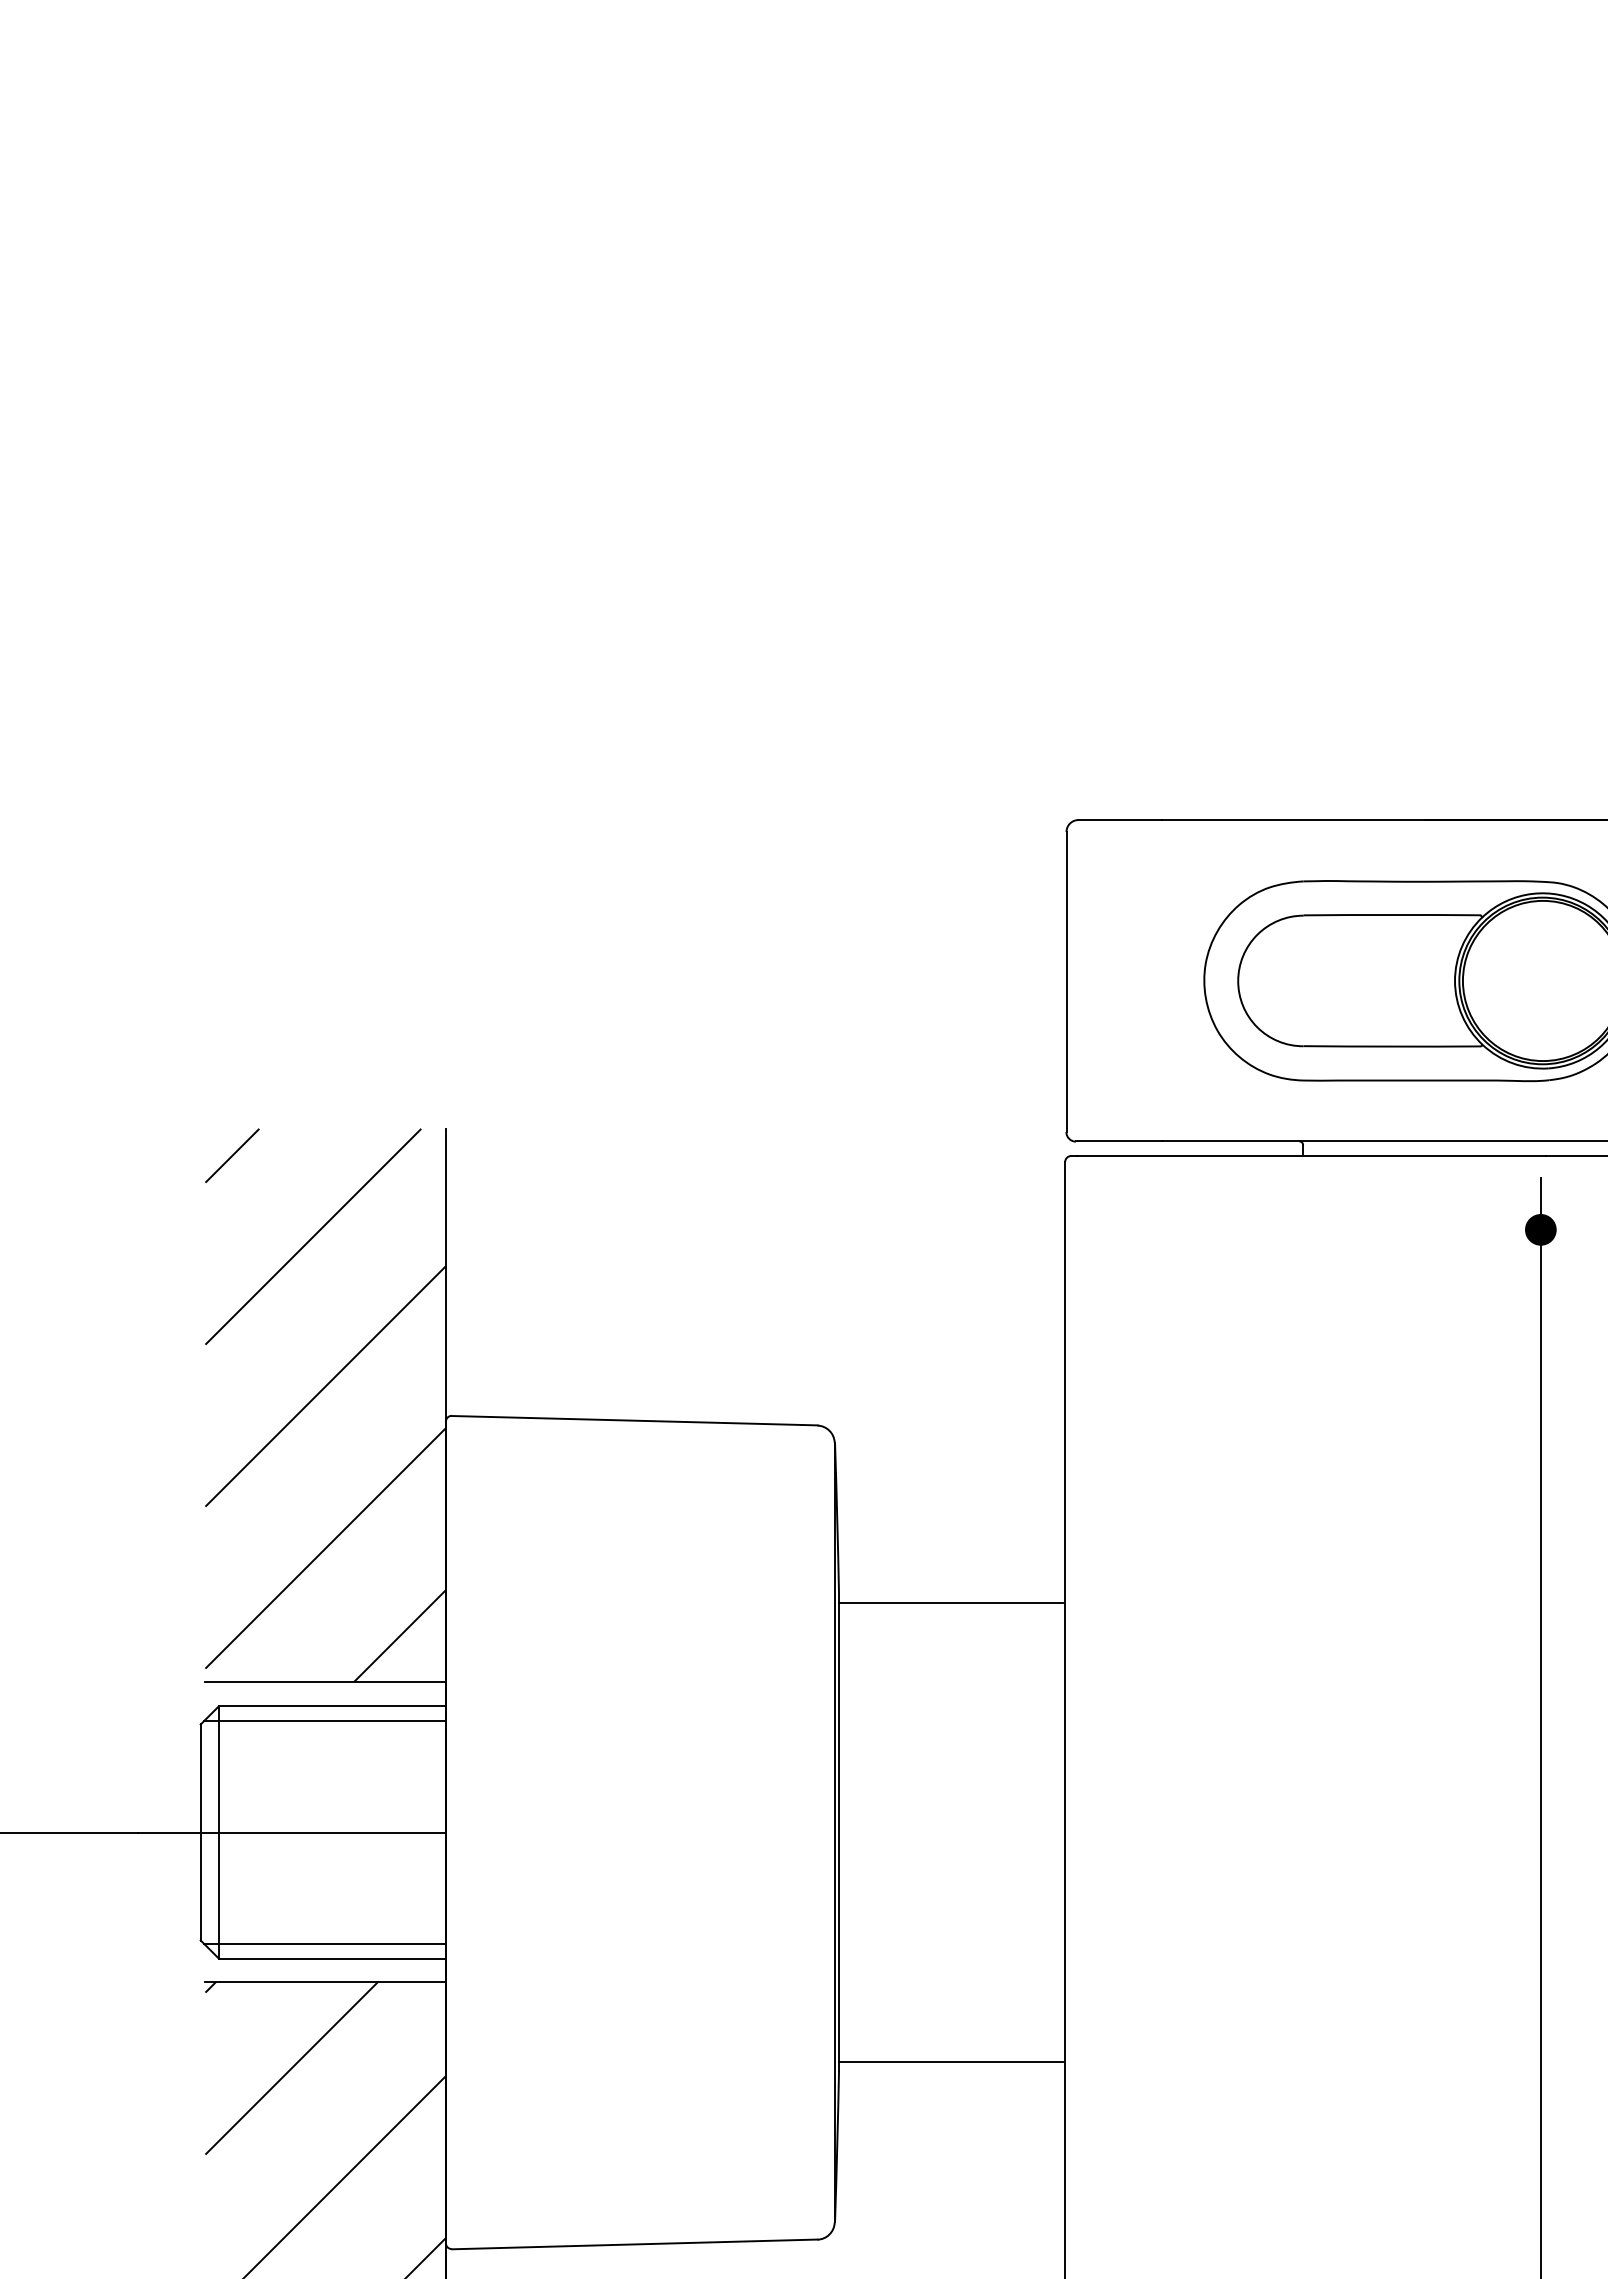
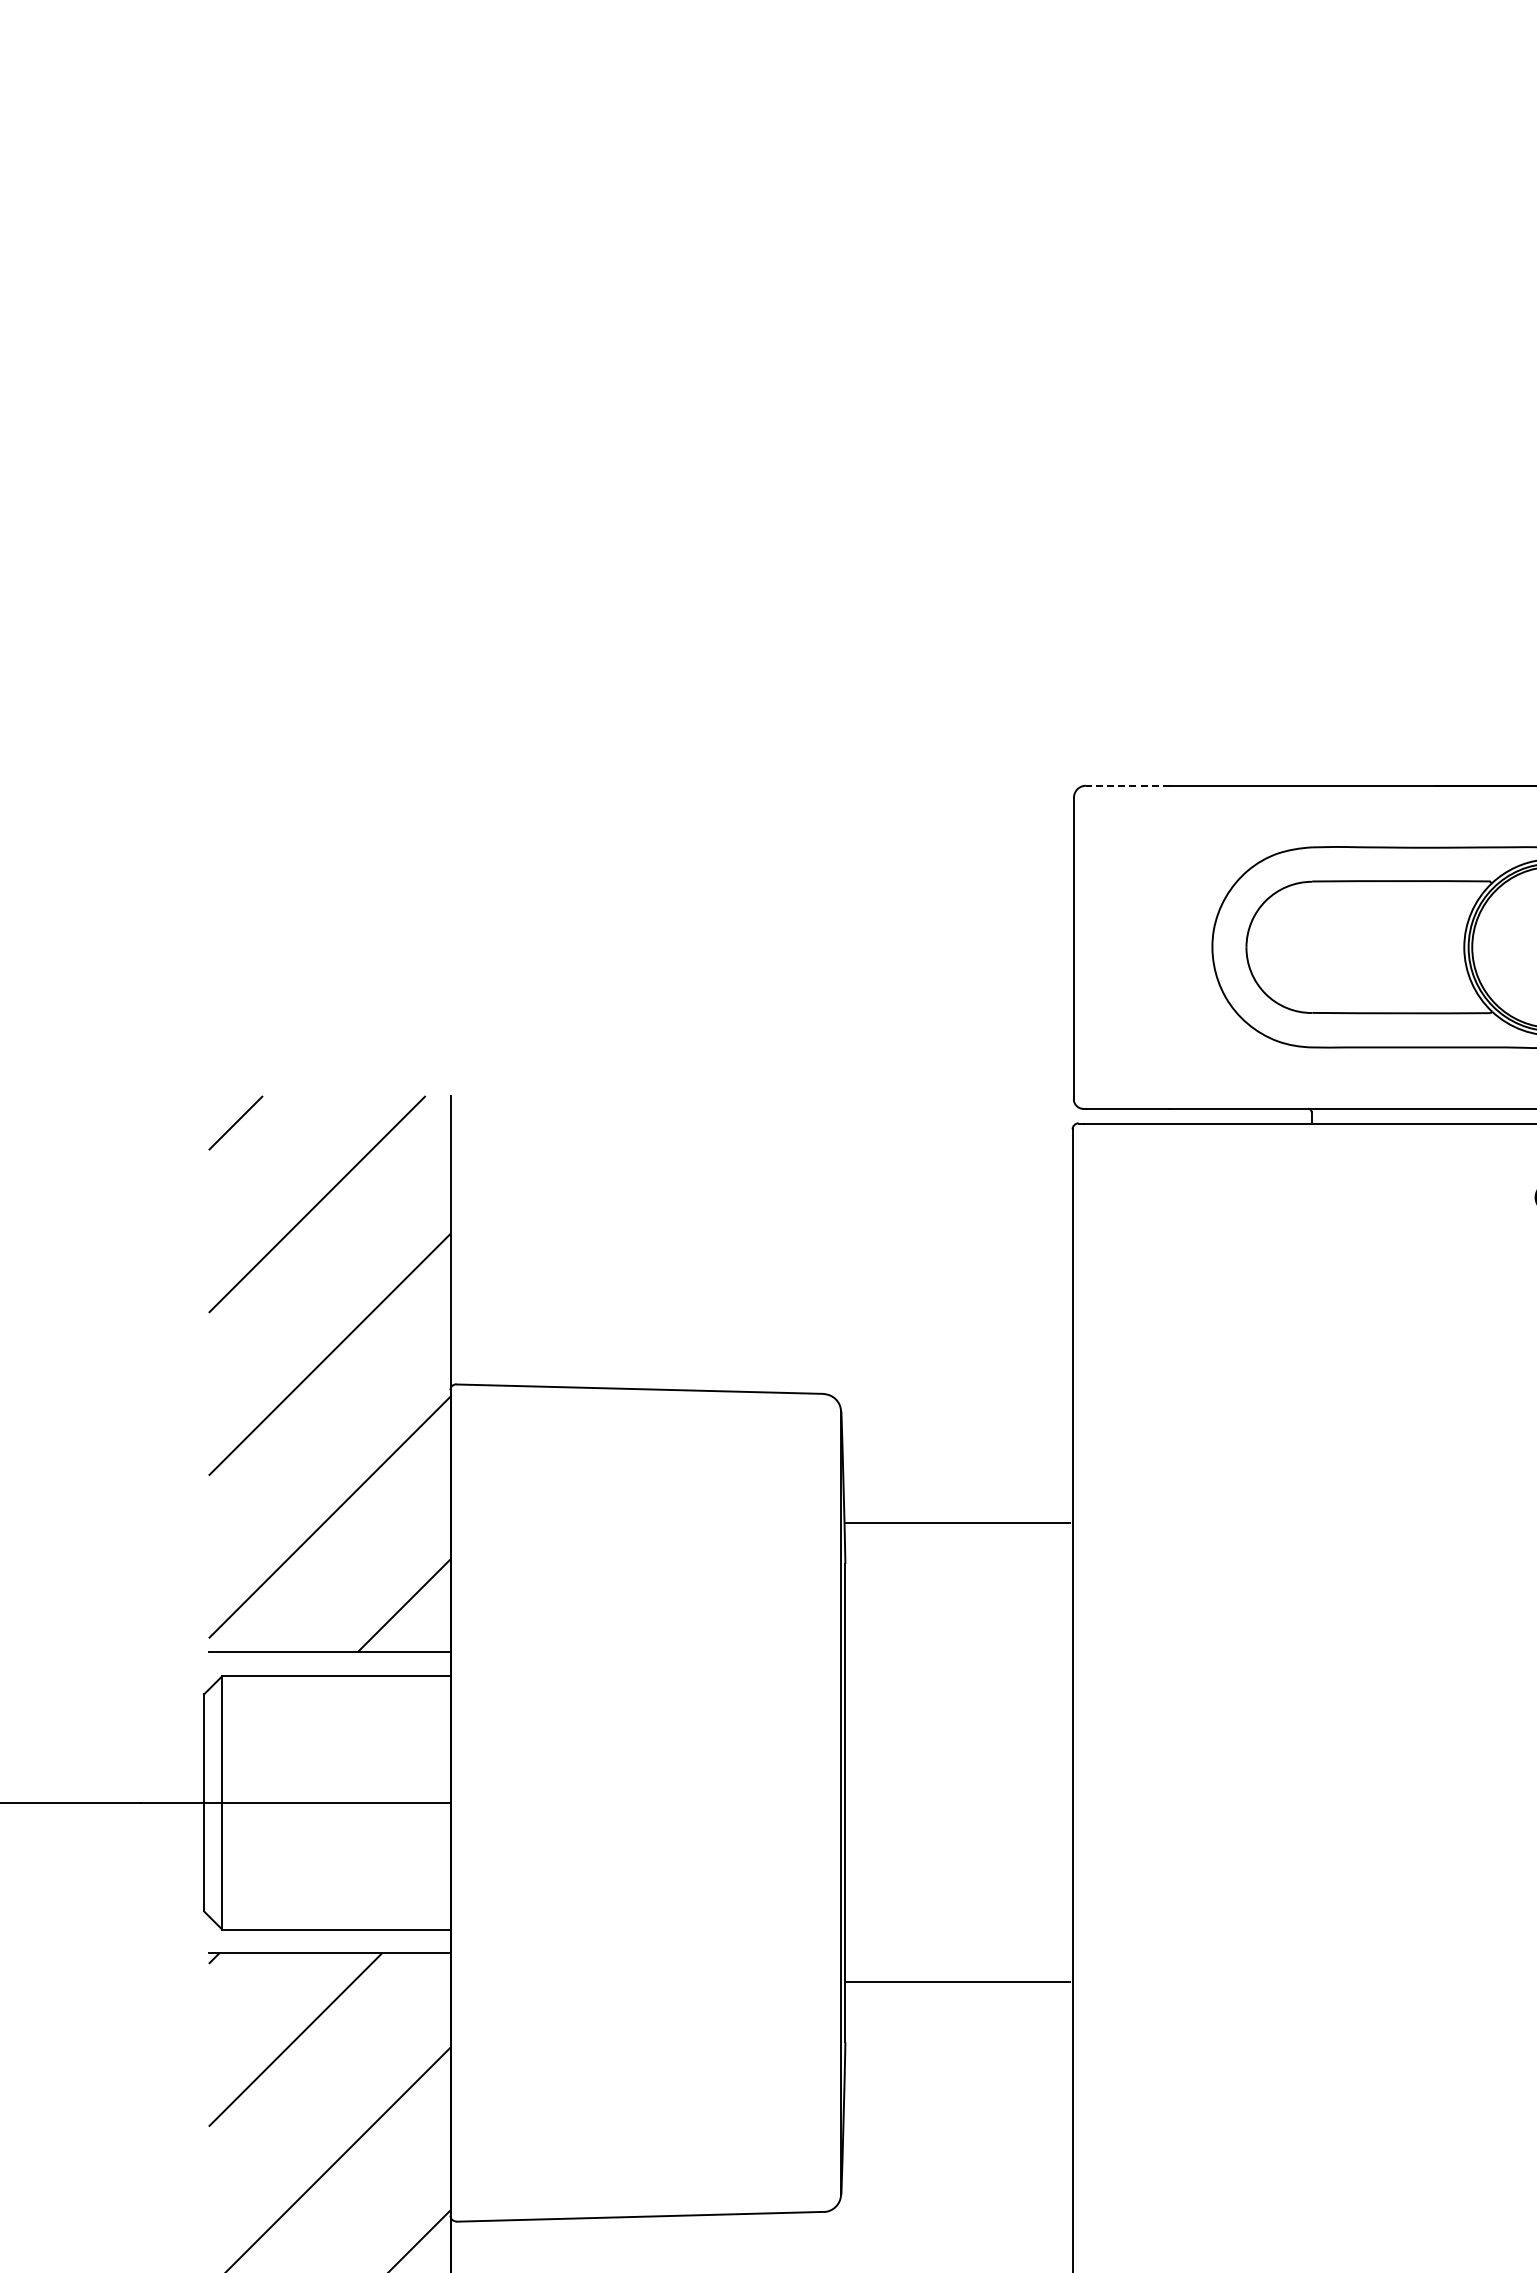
line: (1120, 820) -> (1128, 786), solid -> dashed
line: (950, 1603) -> (957, 1523), moved
line: (325, 1720) -> (329, 1690), removed
line: (325, 1944) -> (329, 1915), removed
line: (950, 2061) -> (957, 1981), moved

